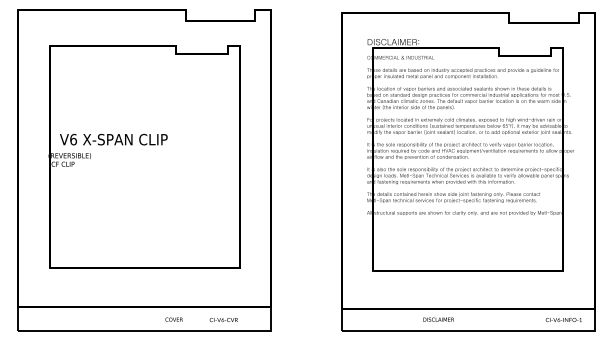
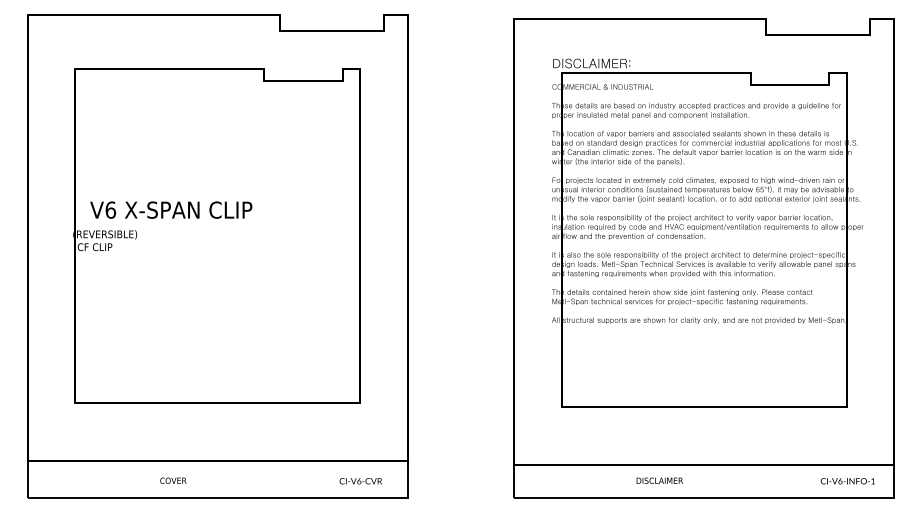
text: (173, 319) -> (172, 480), moved
text: (223, 319) -> (360, 480), moved

